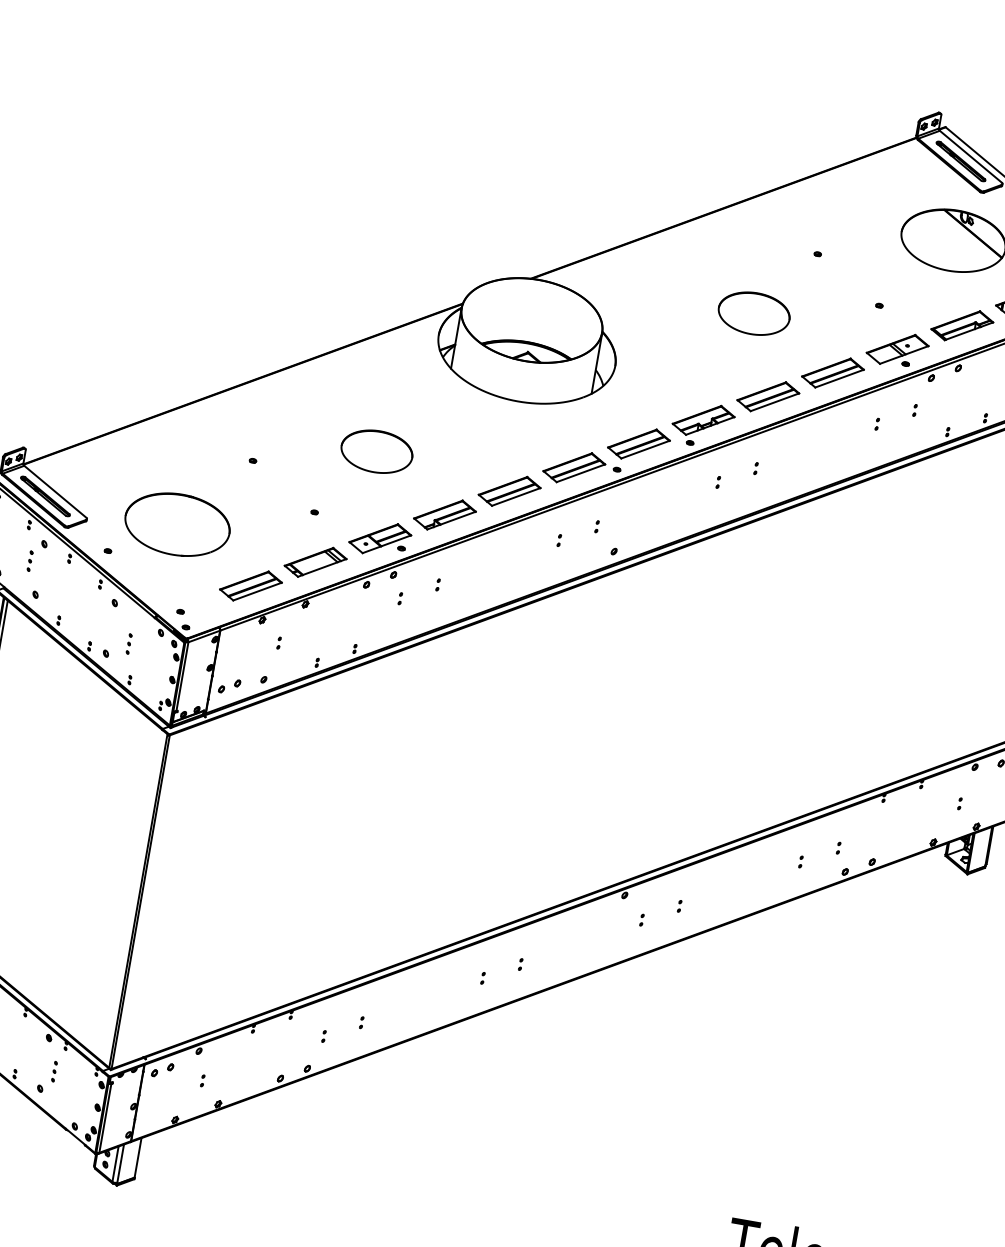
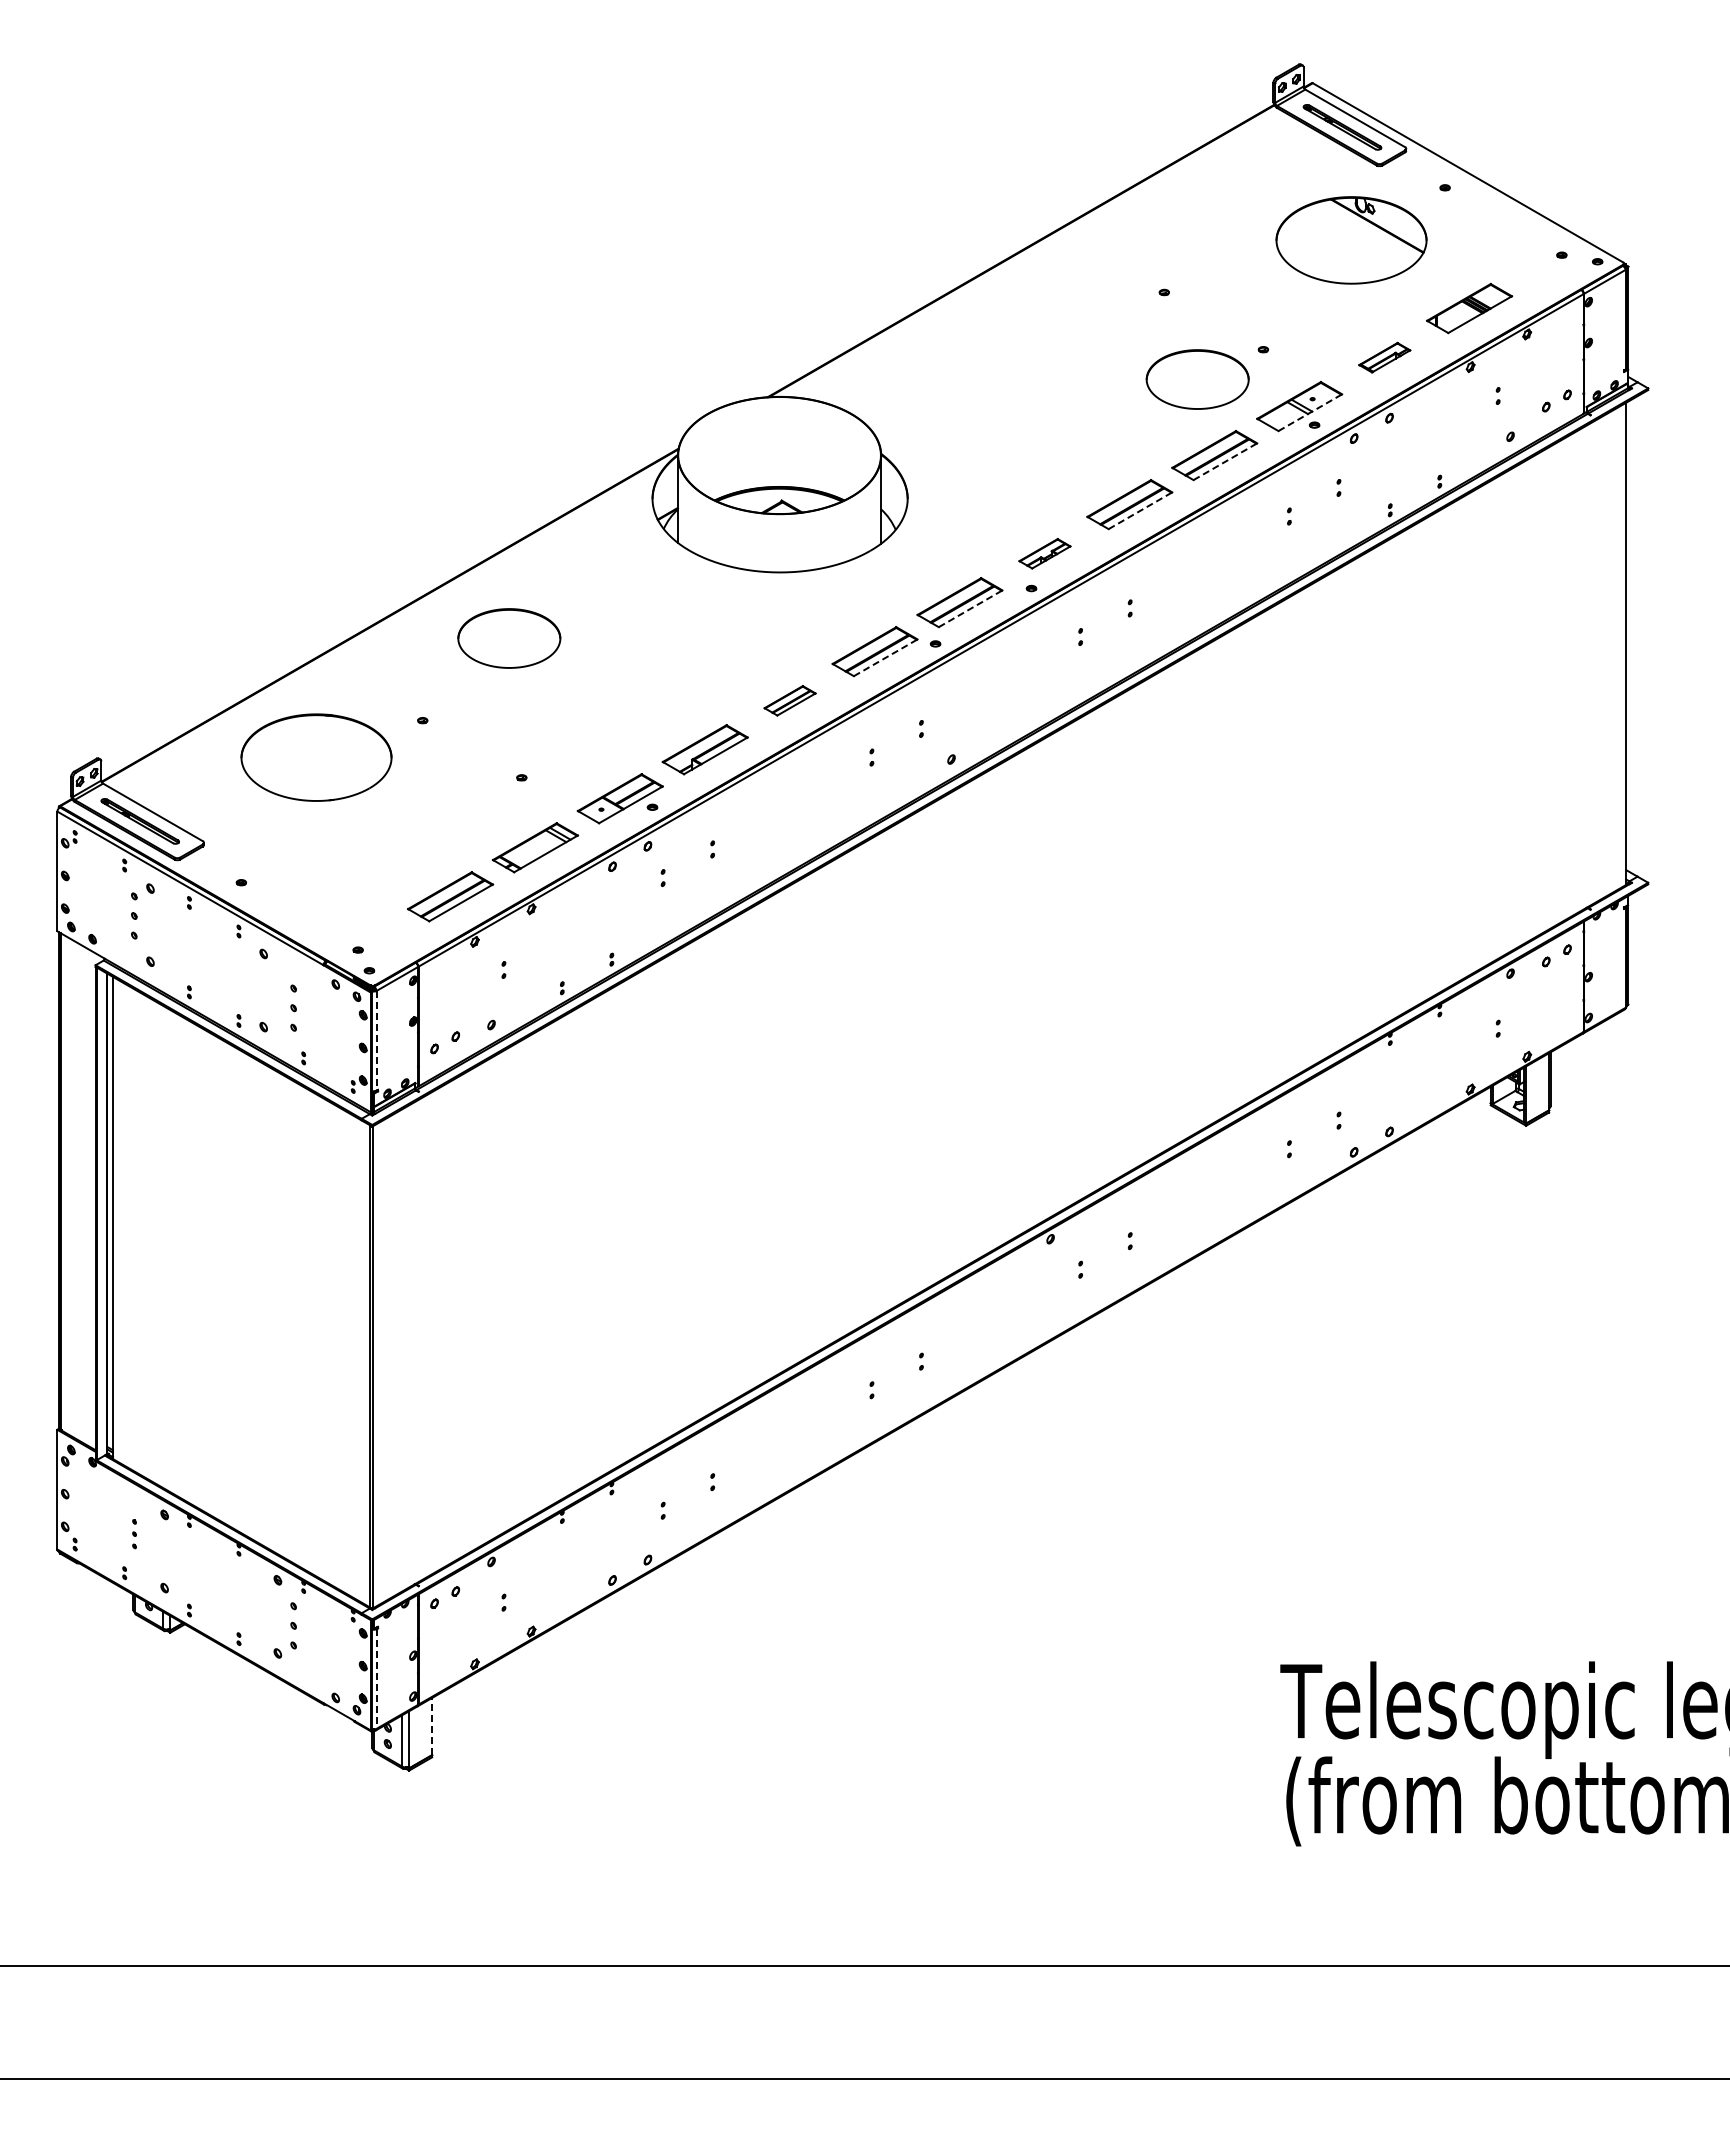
part: (754, 313) -> (1197, 379), moved
part: (962, 325) -> (1384, 357), size x0.6
line: (904, 354) -> (1310, 412), solid -> dashed
line: (839, 378) -> (1225, 461), solid -> dashed
line: (774, 402) -> (1140, 510), solid -> dashed
part: (703, 420) -> (1044, 553), size x0.6
line: (645, 449) -> (970, 608), solid -> dashed
part: (377, 451) -> (509, 638), moved
line: (580, 473) -> (885, 657), solid -> dashed
part: (509, 491) -> (789, 700), size x0.6
part: (177, 524) -> (316, 757), moved
part: (30, 560) -> (134, 915), size x1.6
part: (128, 643) -> (293, 1007), size x1.6
line: (182, 676) -> (376, 1040), solid -> dashed
part: (54, 1071) -> (293, 1626), size x1.6
line: (105, 1118) -> (376, 1679), solid -> dashed
line: (138, 1157) -> (432, 1726), solid -> dashed

